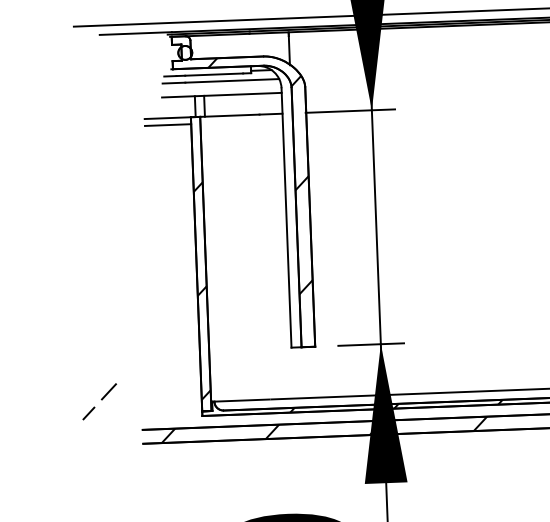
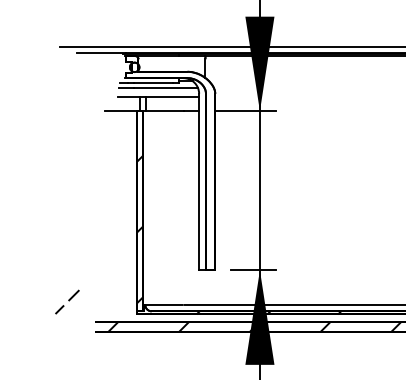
line: (167, 124) -> (120, 115), removed
hatch: (260, 175) -> (182, 152), removed

